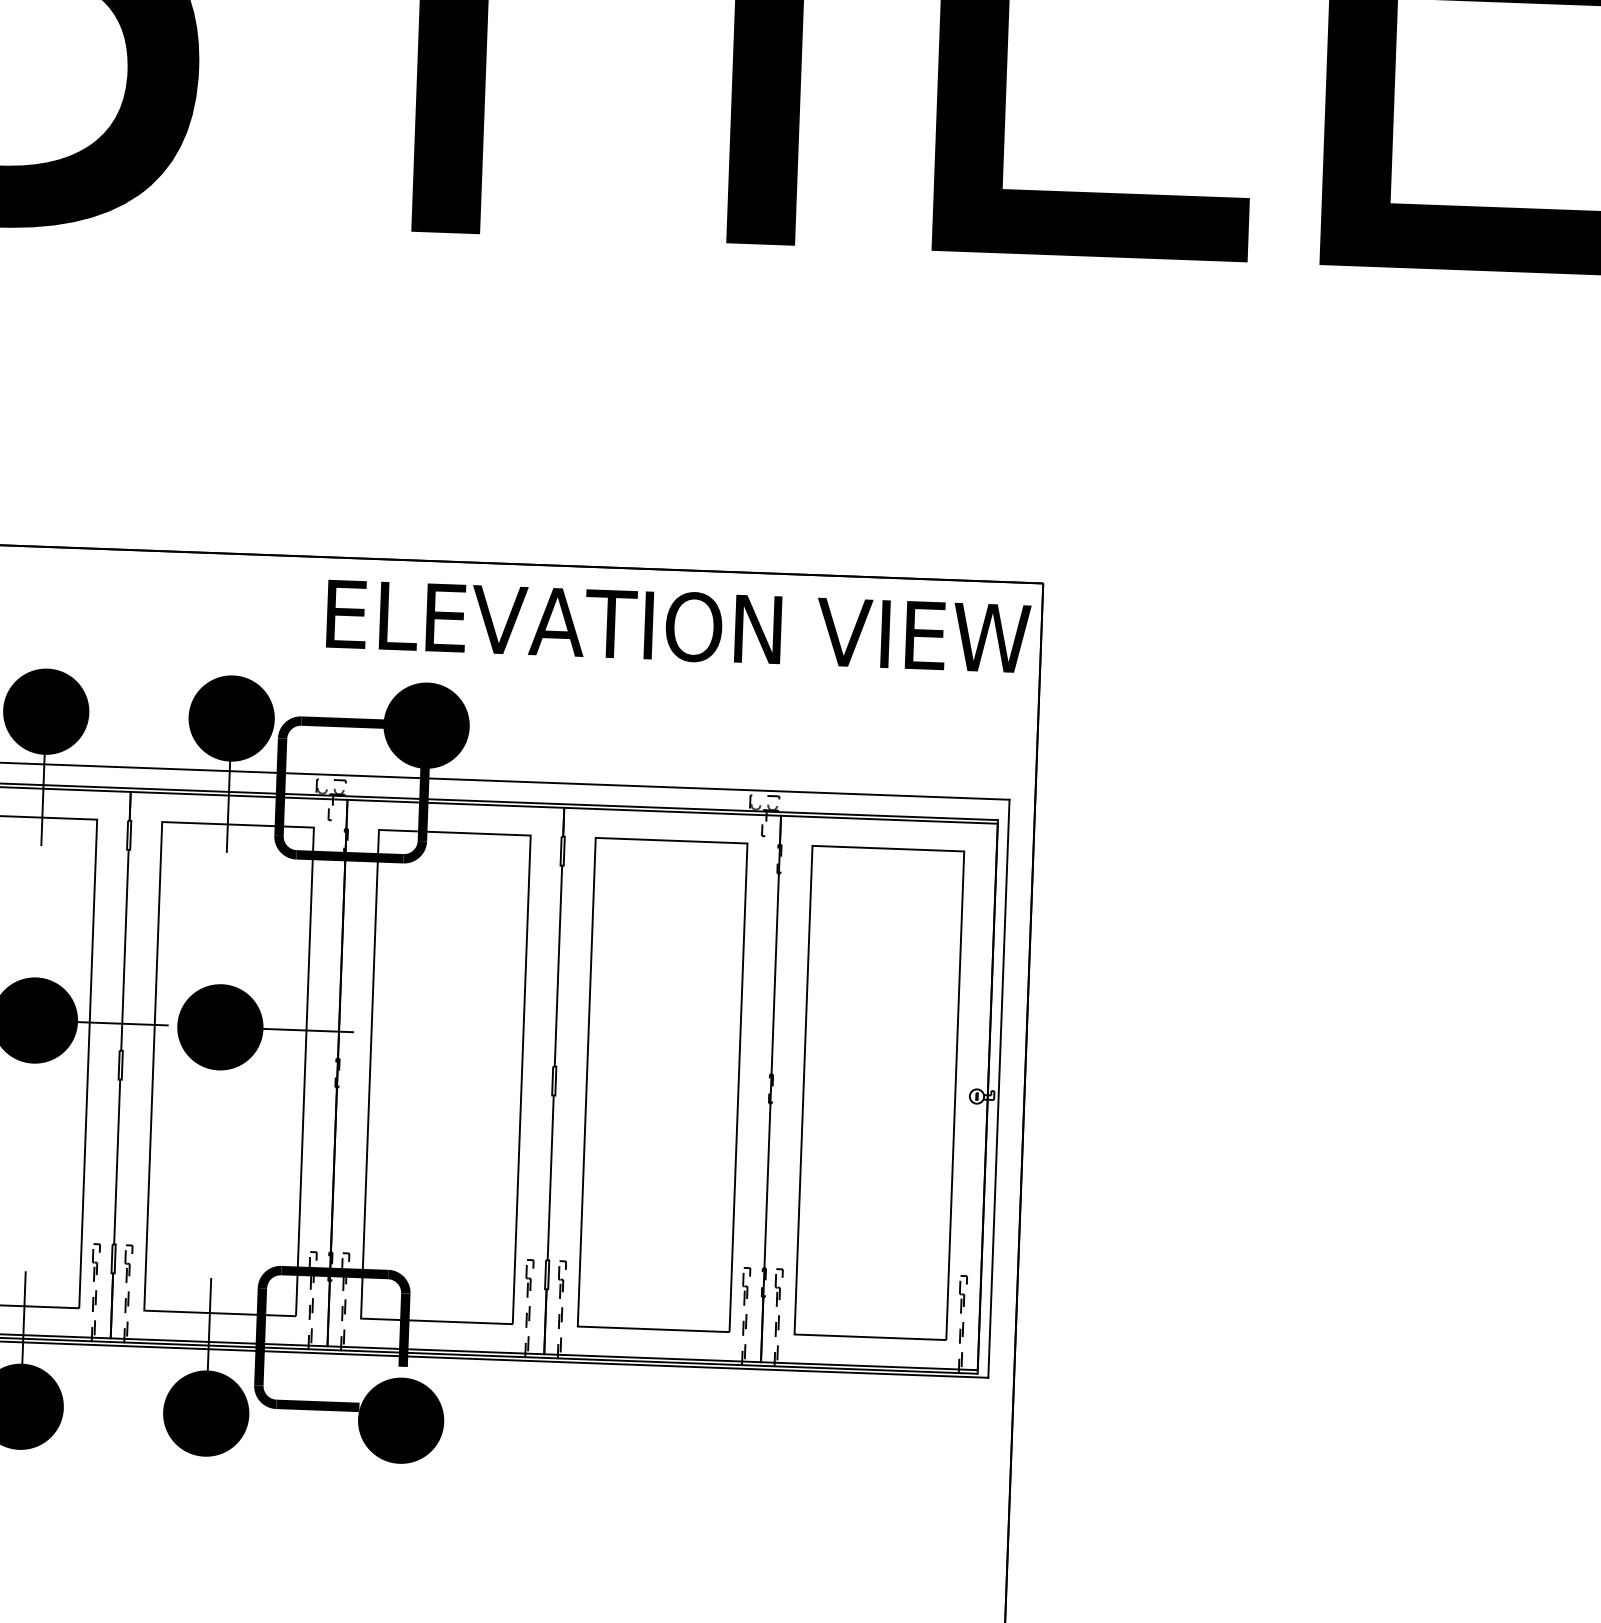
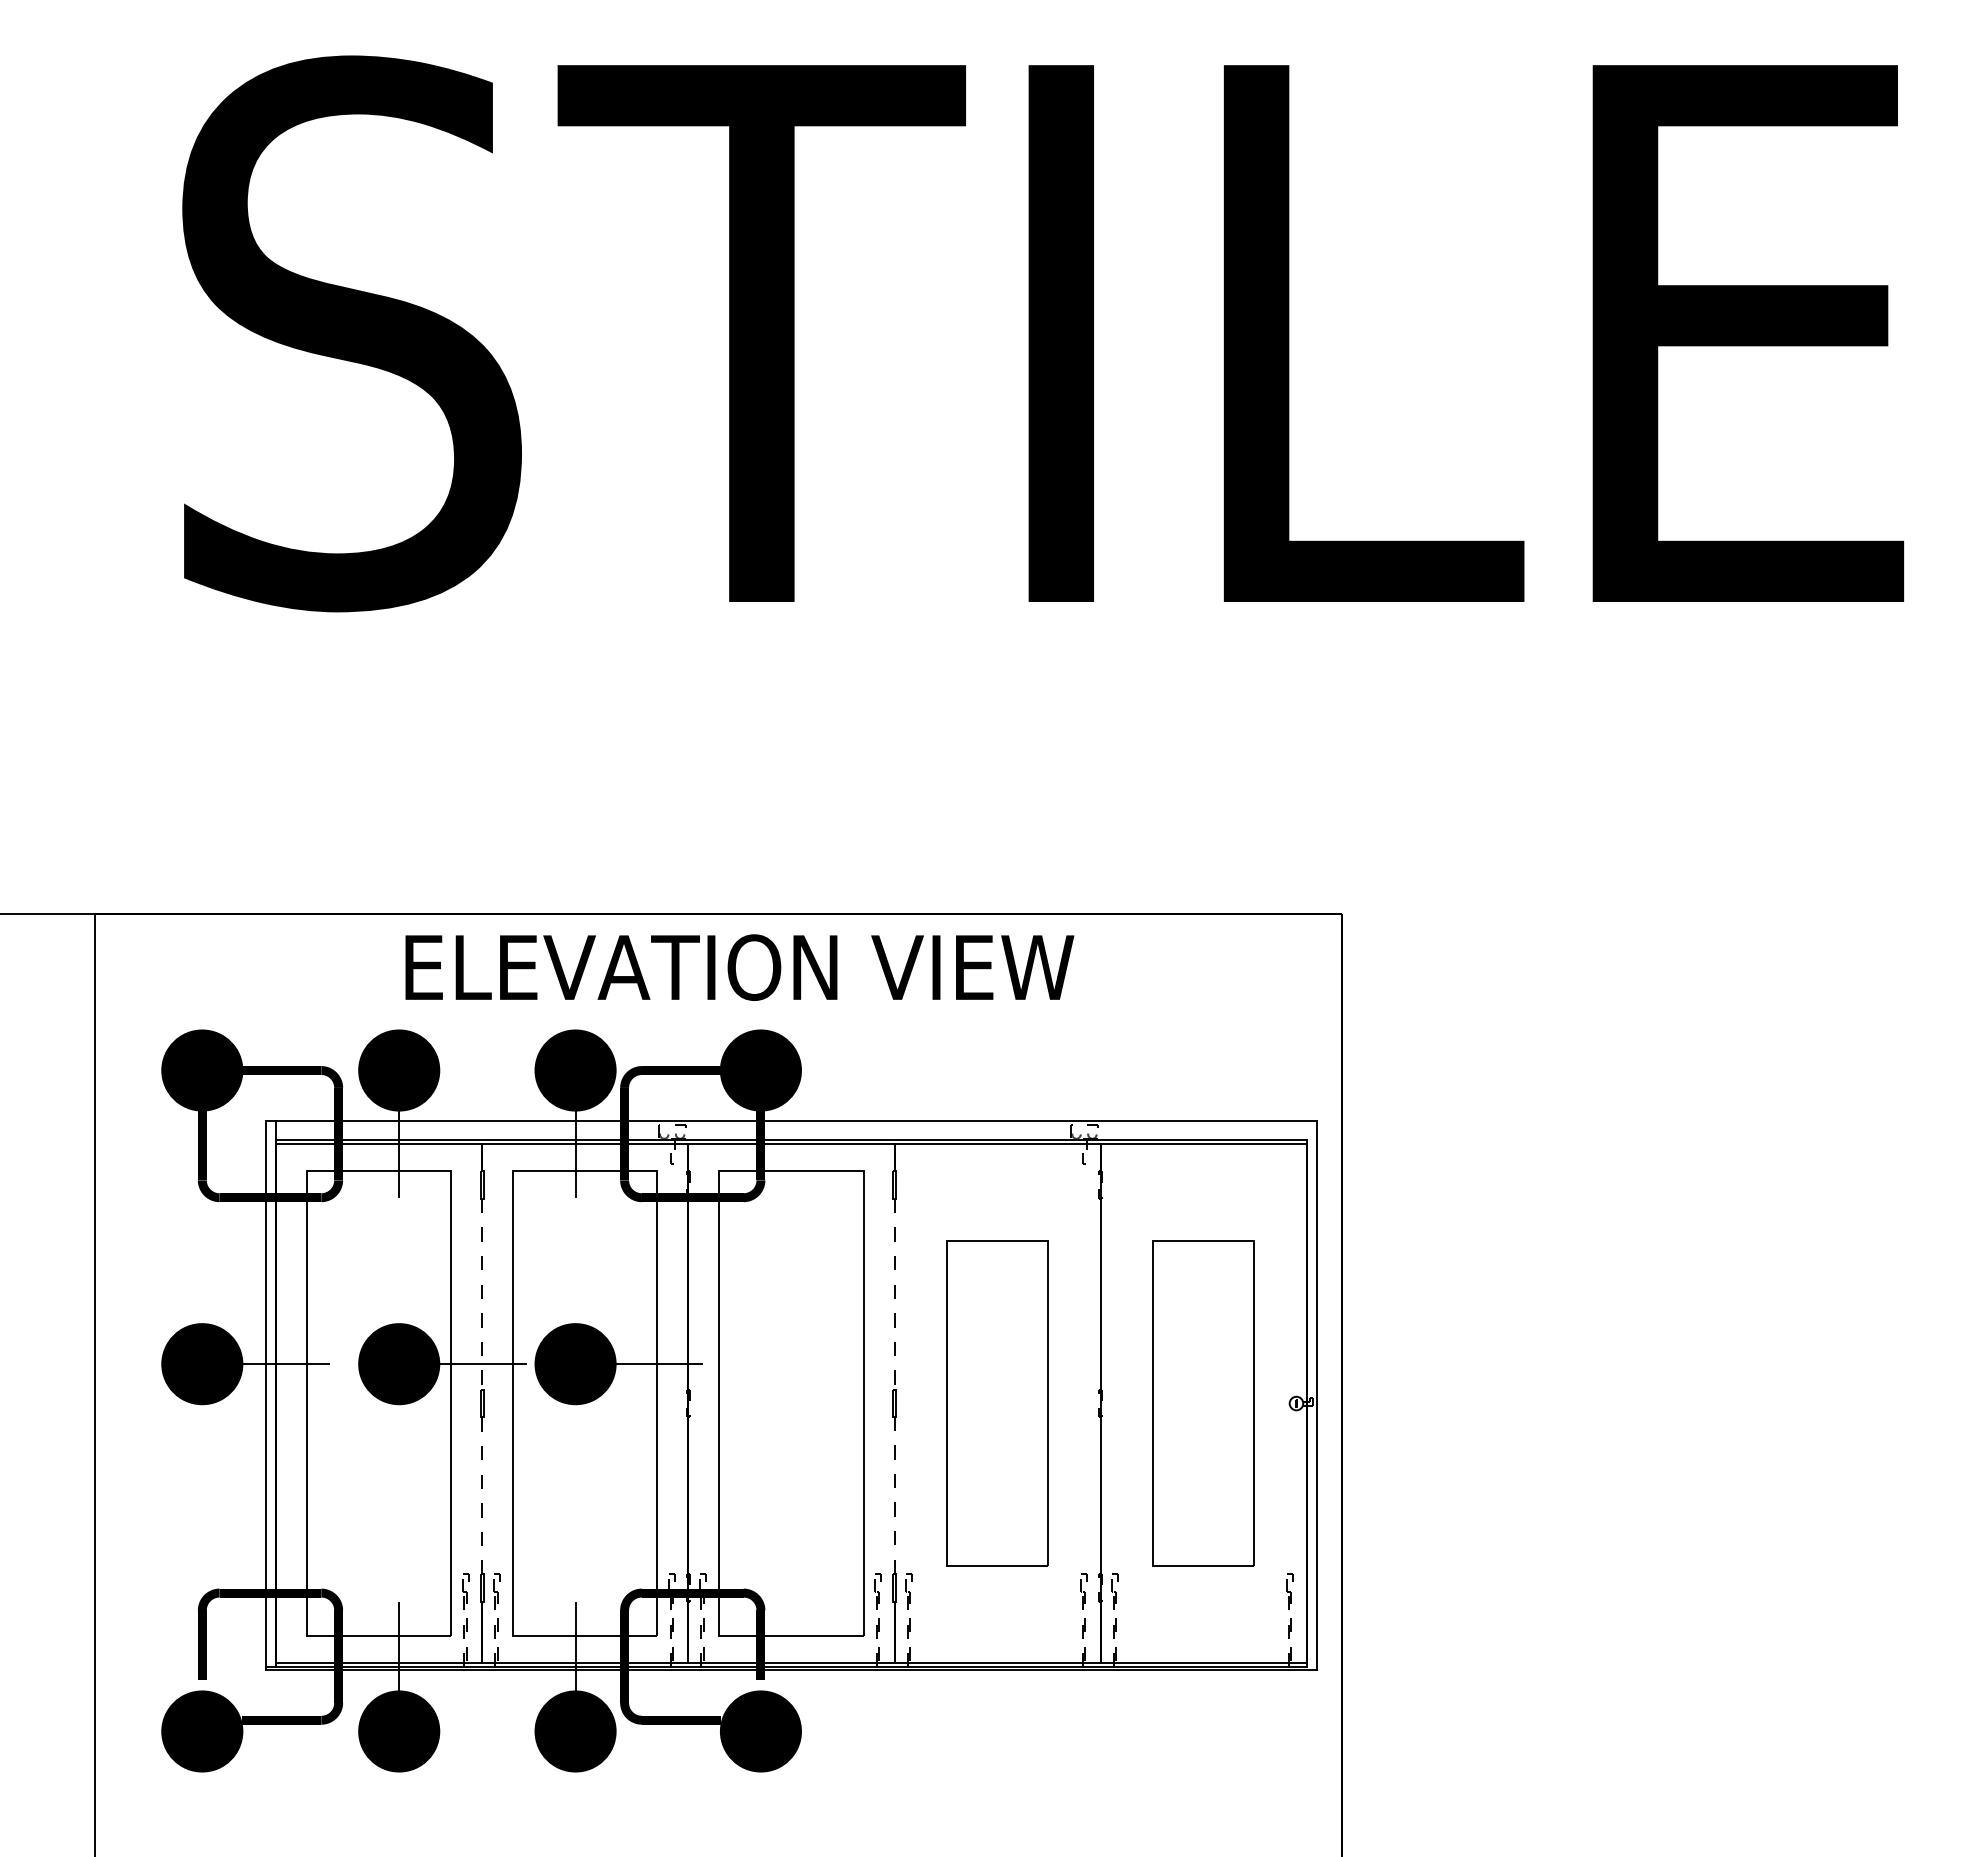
text: (678, 626) -> (739, 967), moved
line: (125, 950) -> (482, 1294), solid -> dashed
line: (558, 966) -> (894, 1294), solid -> dashed
part: (662, 1084) -> (997, 1403), size x0.7
part: (879, 1092) -> (1203, 1403), size x0.7
line: (117, 1162) -> (482, 1496), solid -> dashed
line: (550, 1177) -> (894, 1495), solid -> dashed

